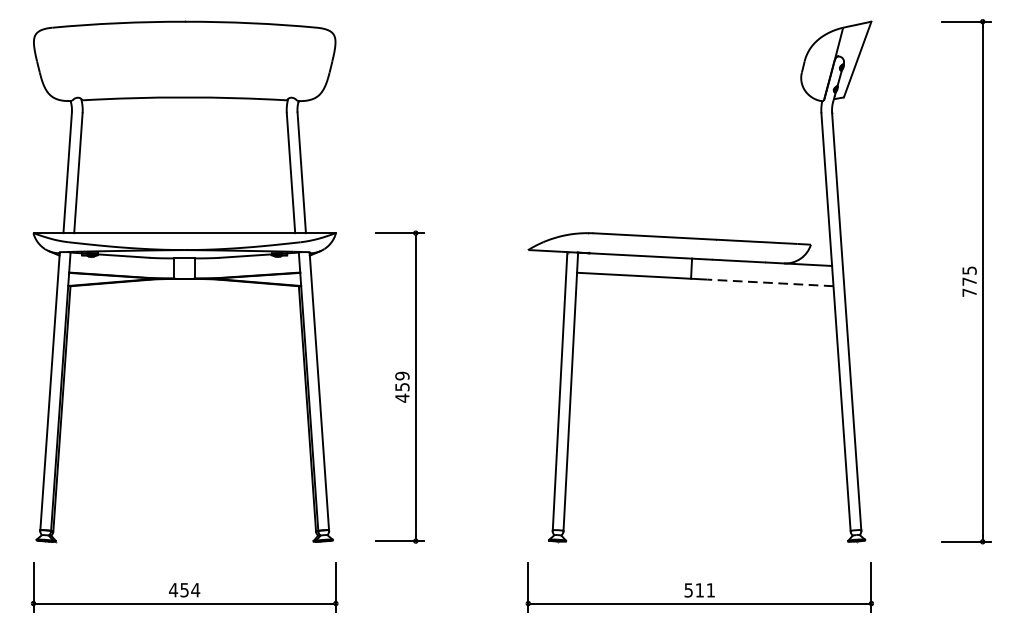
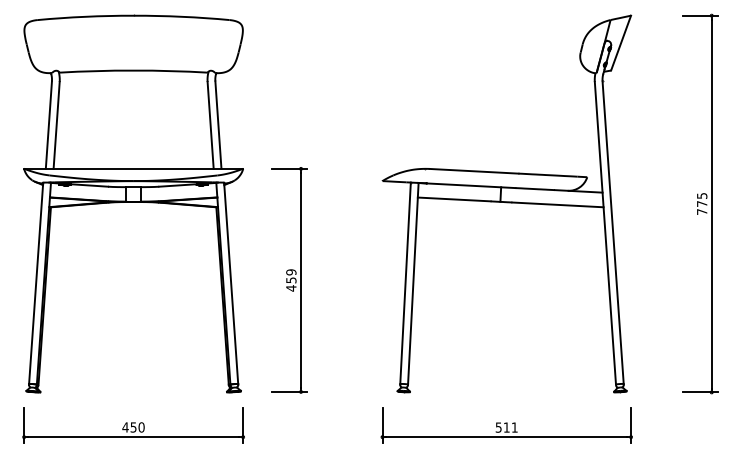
line: (769, 282) -> (557, 204), dashed -> solid
text: (195, 590) -> (141, 427), 454 -> 450

